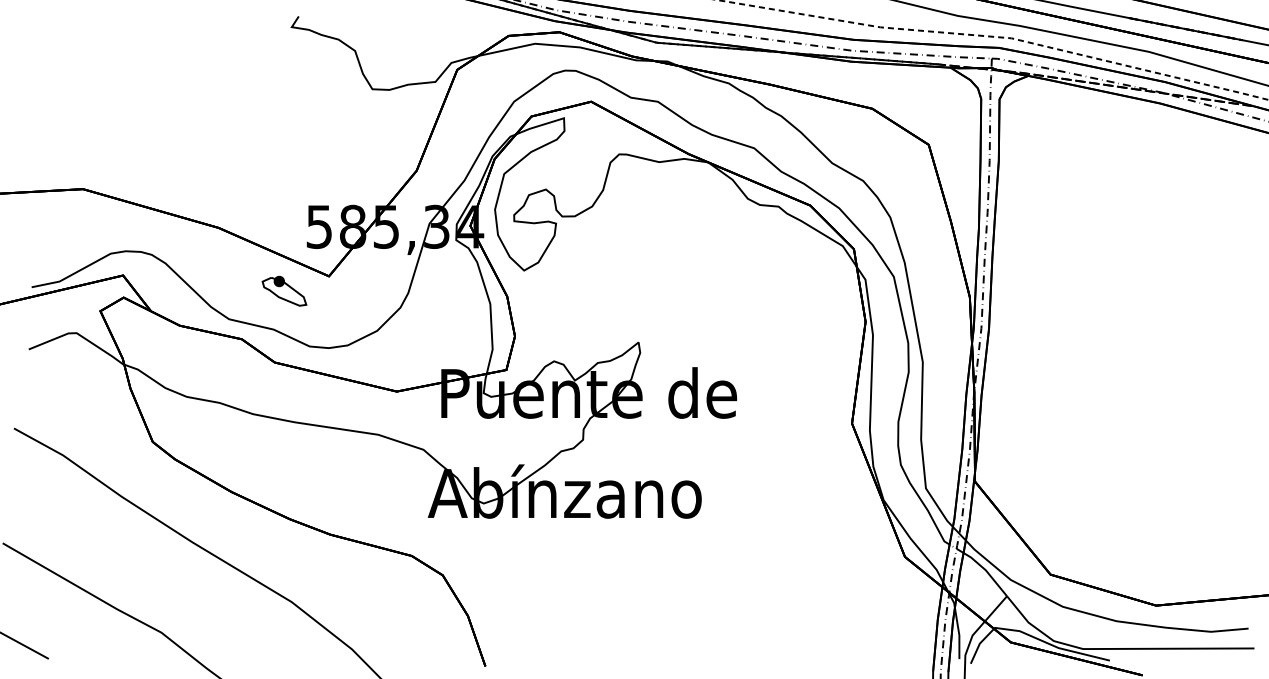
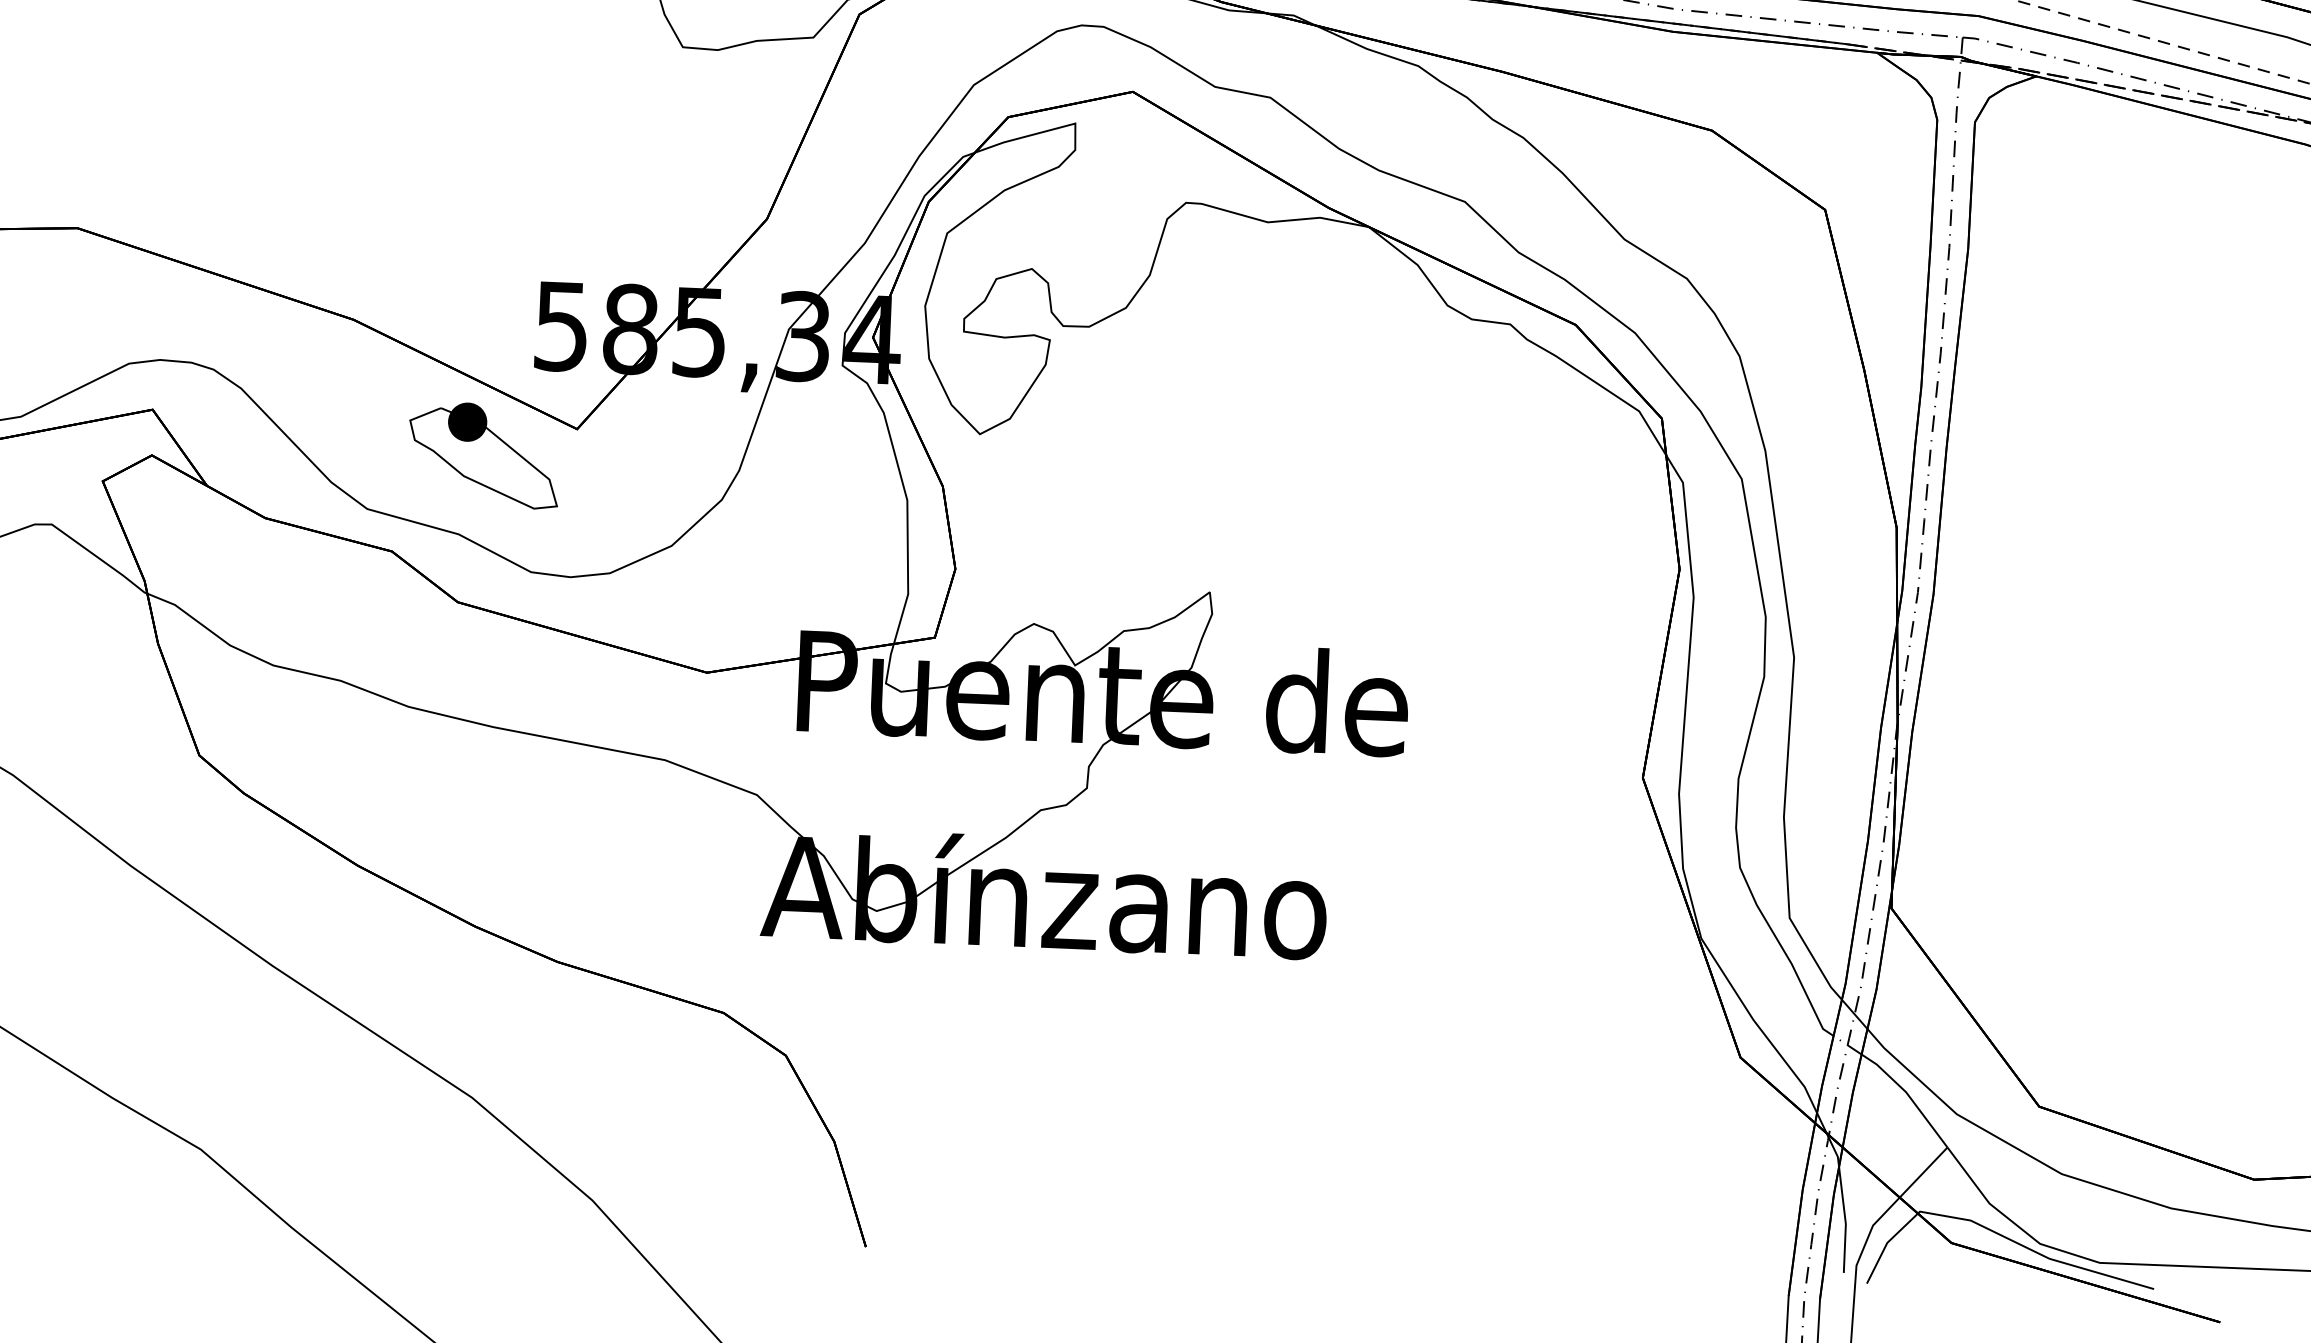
part: (284, 290) -> (484, 454), size x1.67

